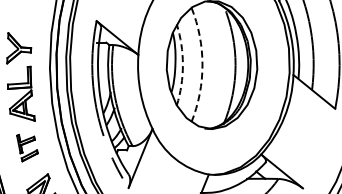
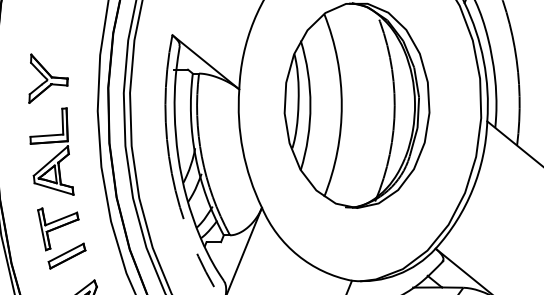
arc: (182, 64) -> (309, 104), dashed -> solid
arc: (202, 64) -> (341, 104), dashed -> solid
part: (27, 147) -> (61, 237), size x1.43

